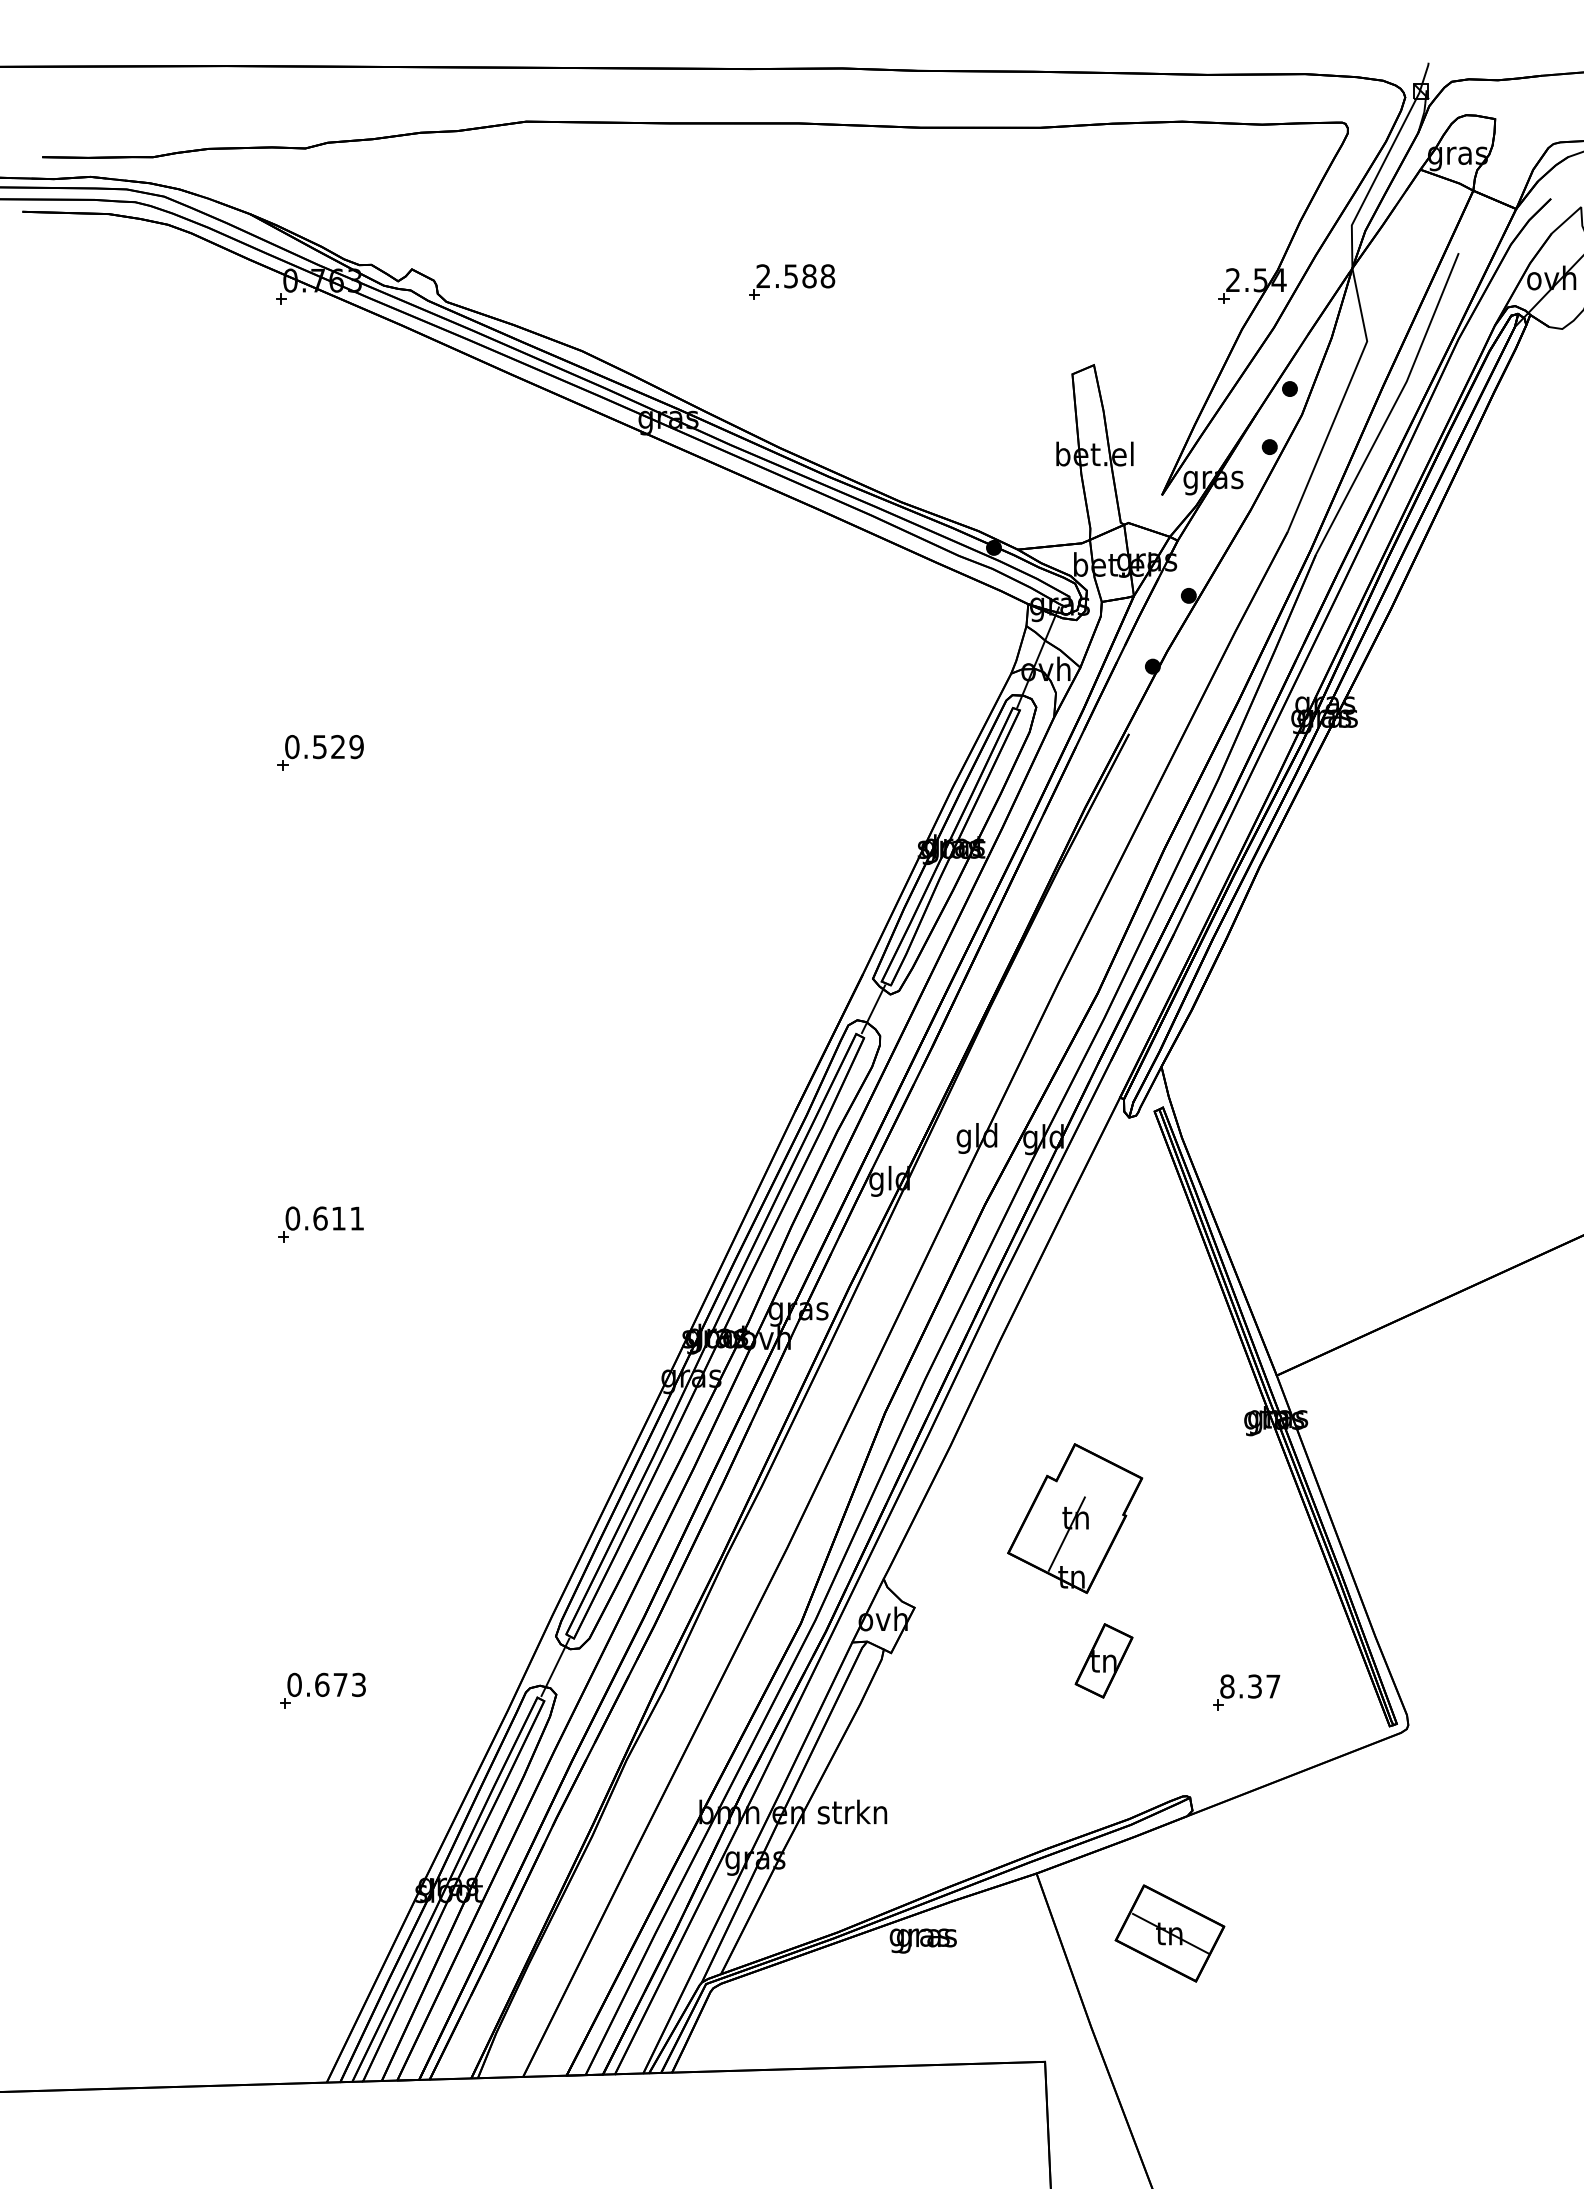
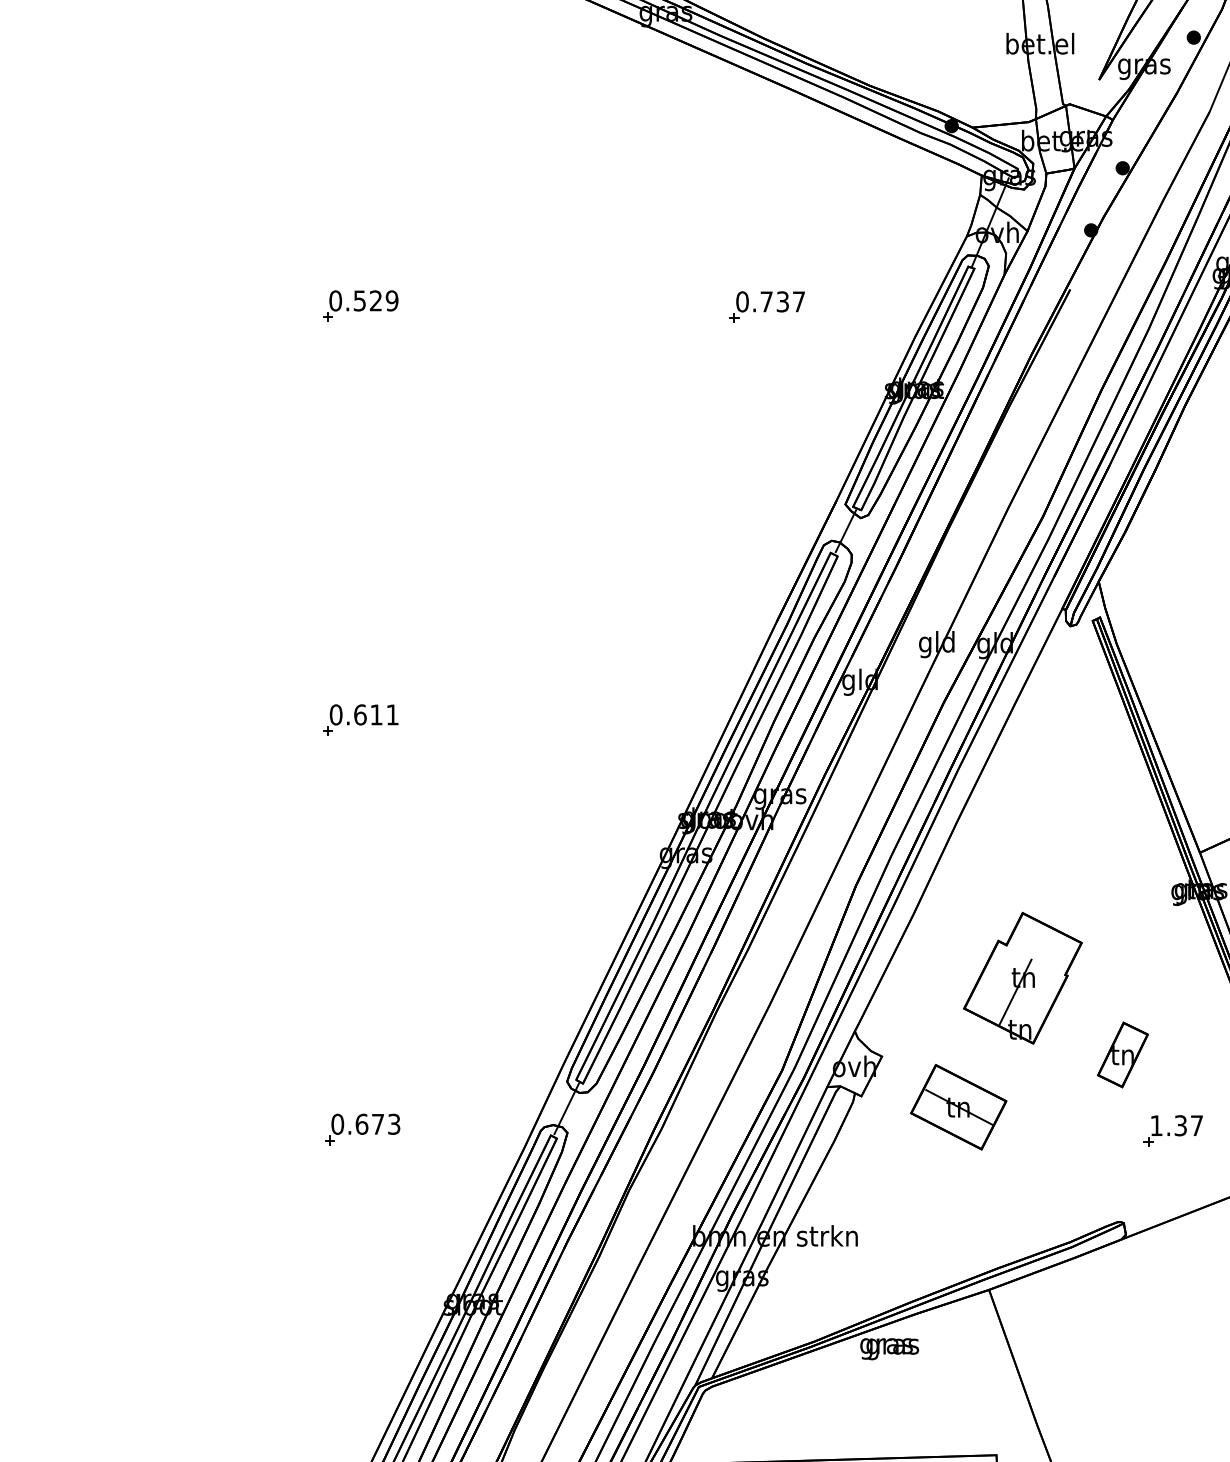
part: (783, 753) -> (766, 306), added
part: (1103, 1660) -> (1122, 1054), moved
text: (1227, 1686) -> (1156, 1125), 8.37 -> 1.37
part: (1169, 1933) -> (958, 1107), moved

